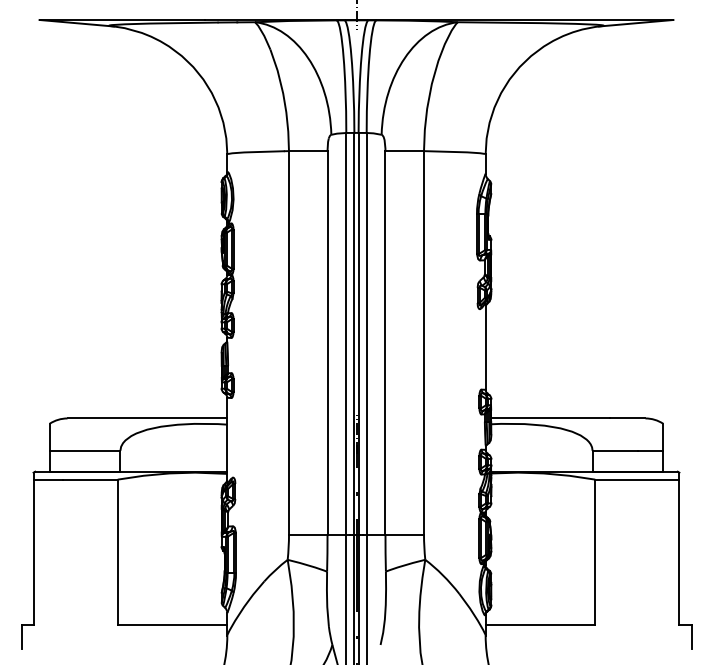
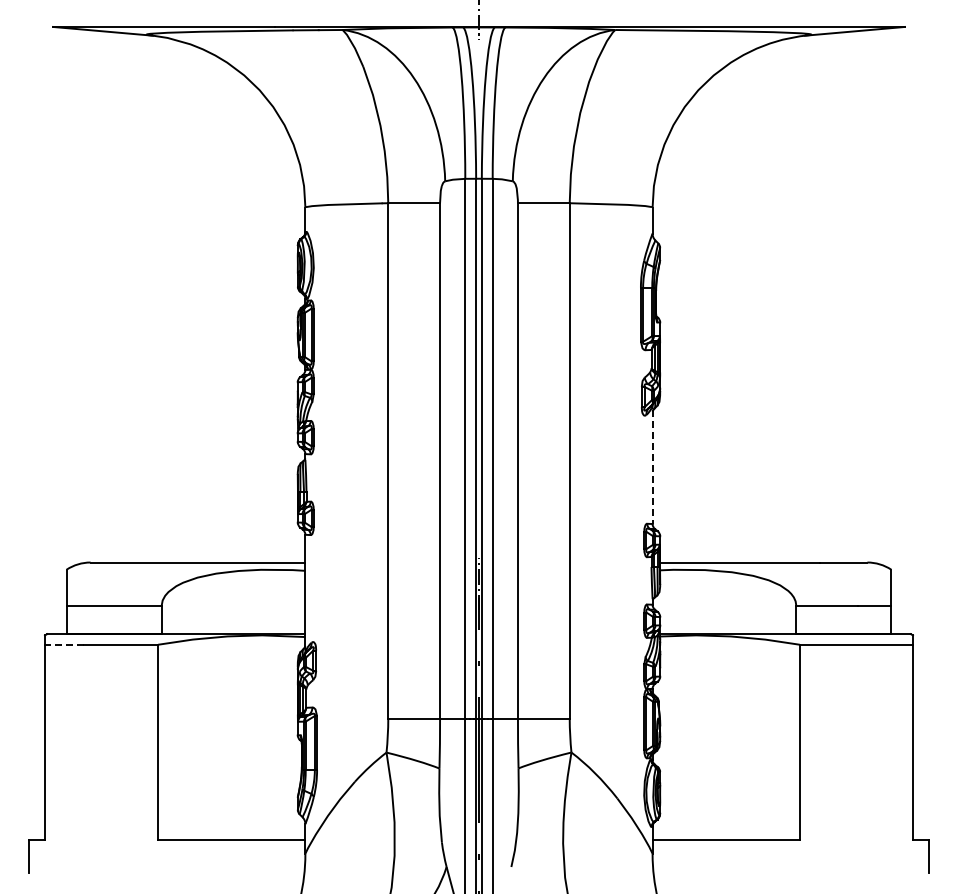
line: (485, 347) -> (652, 467), solid -> dashed
line: (47, 479) -> (63, 644), solid -> dashed

